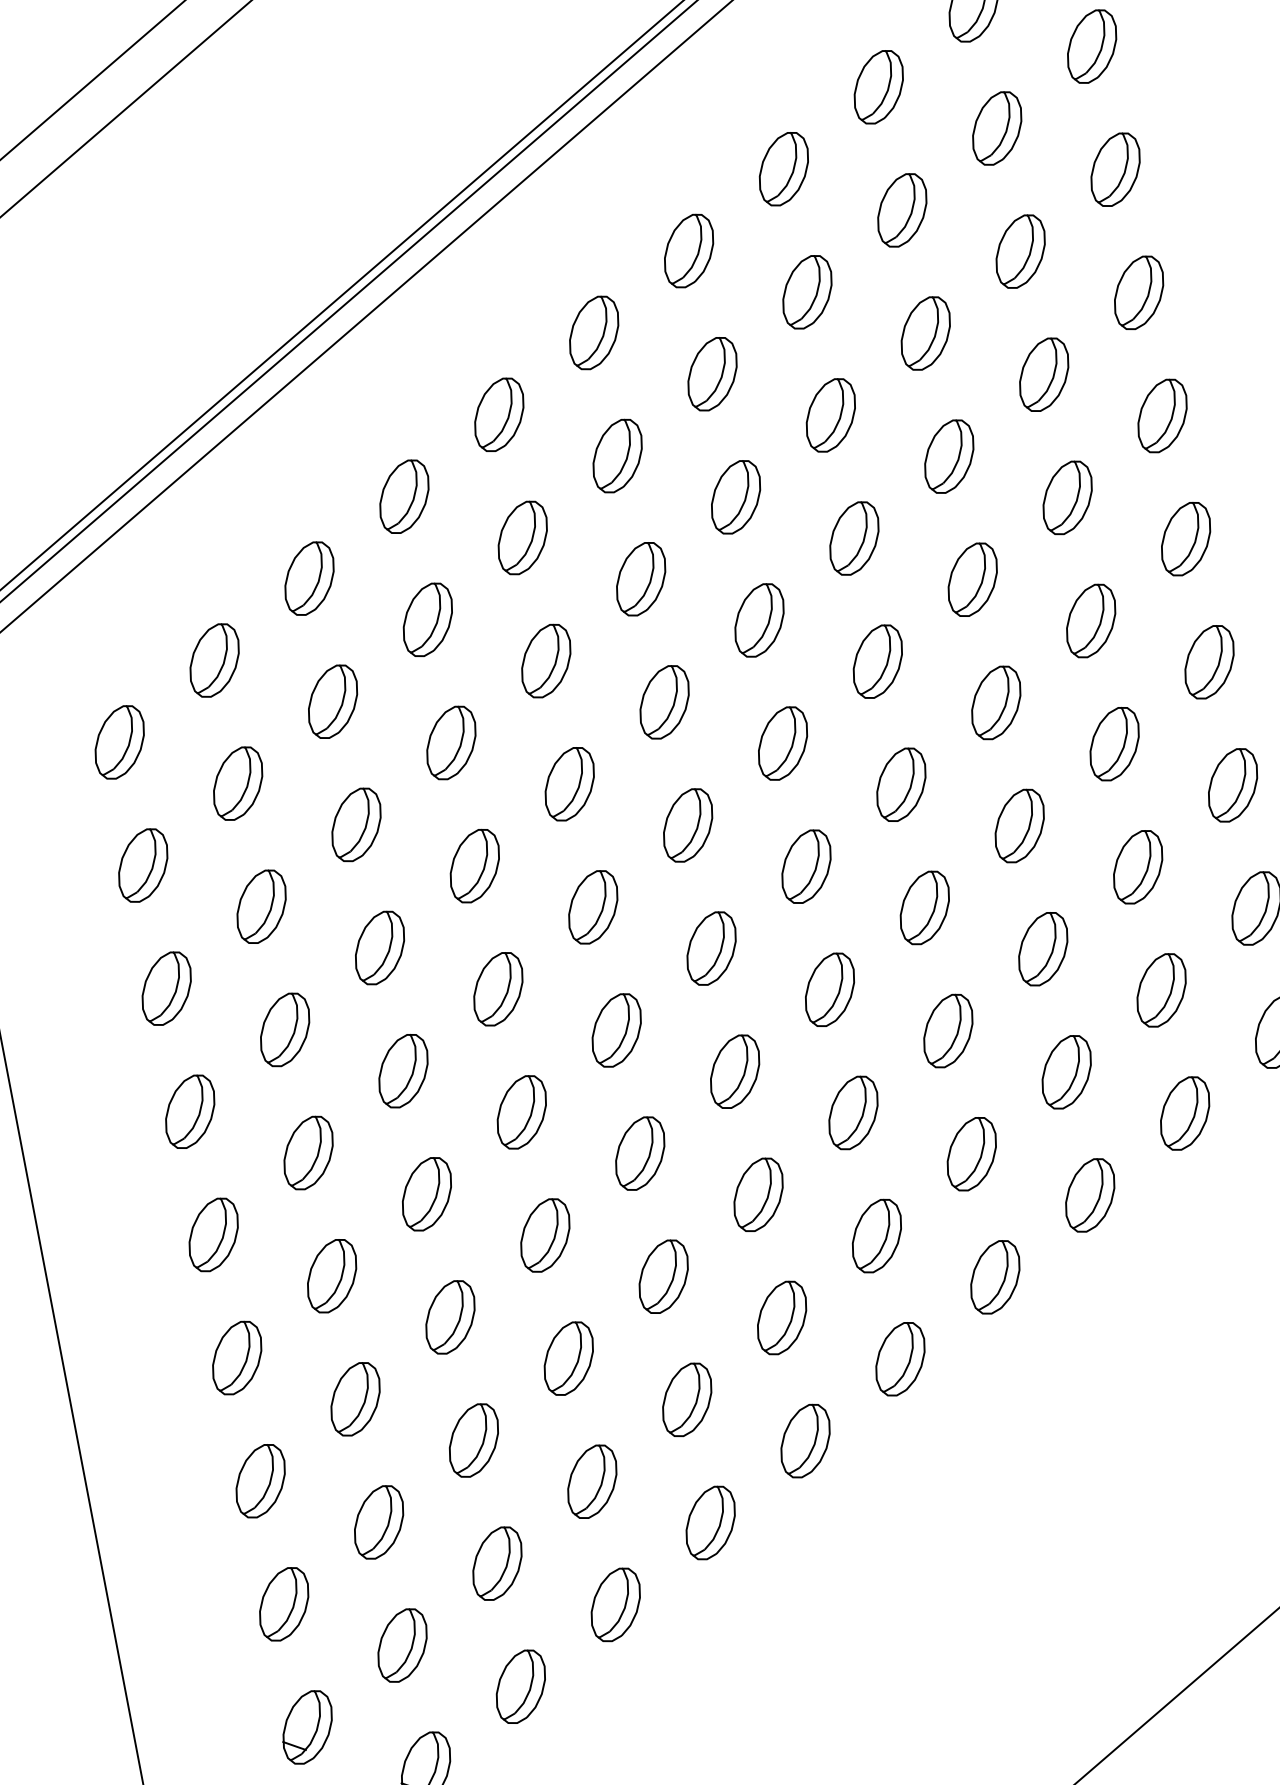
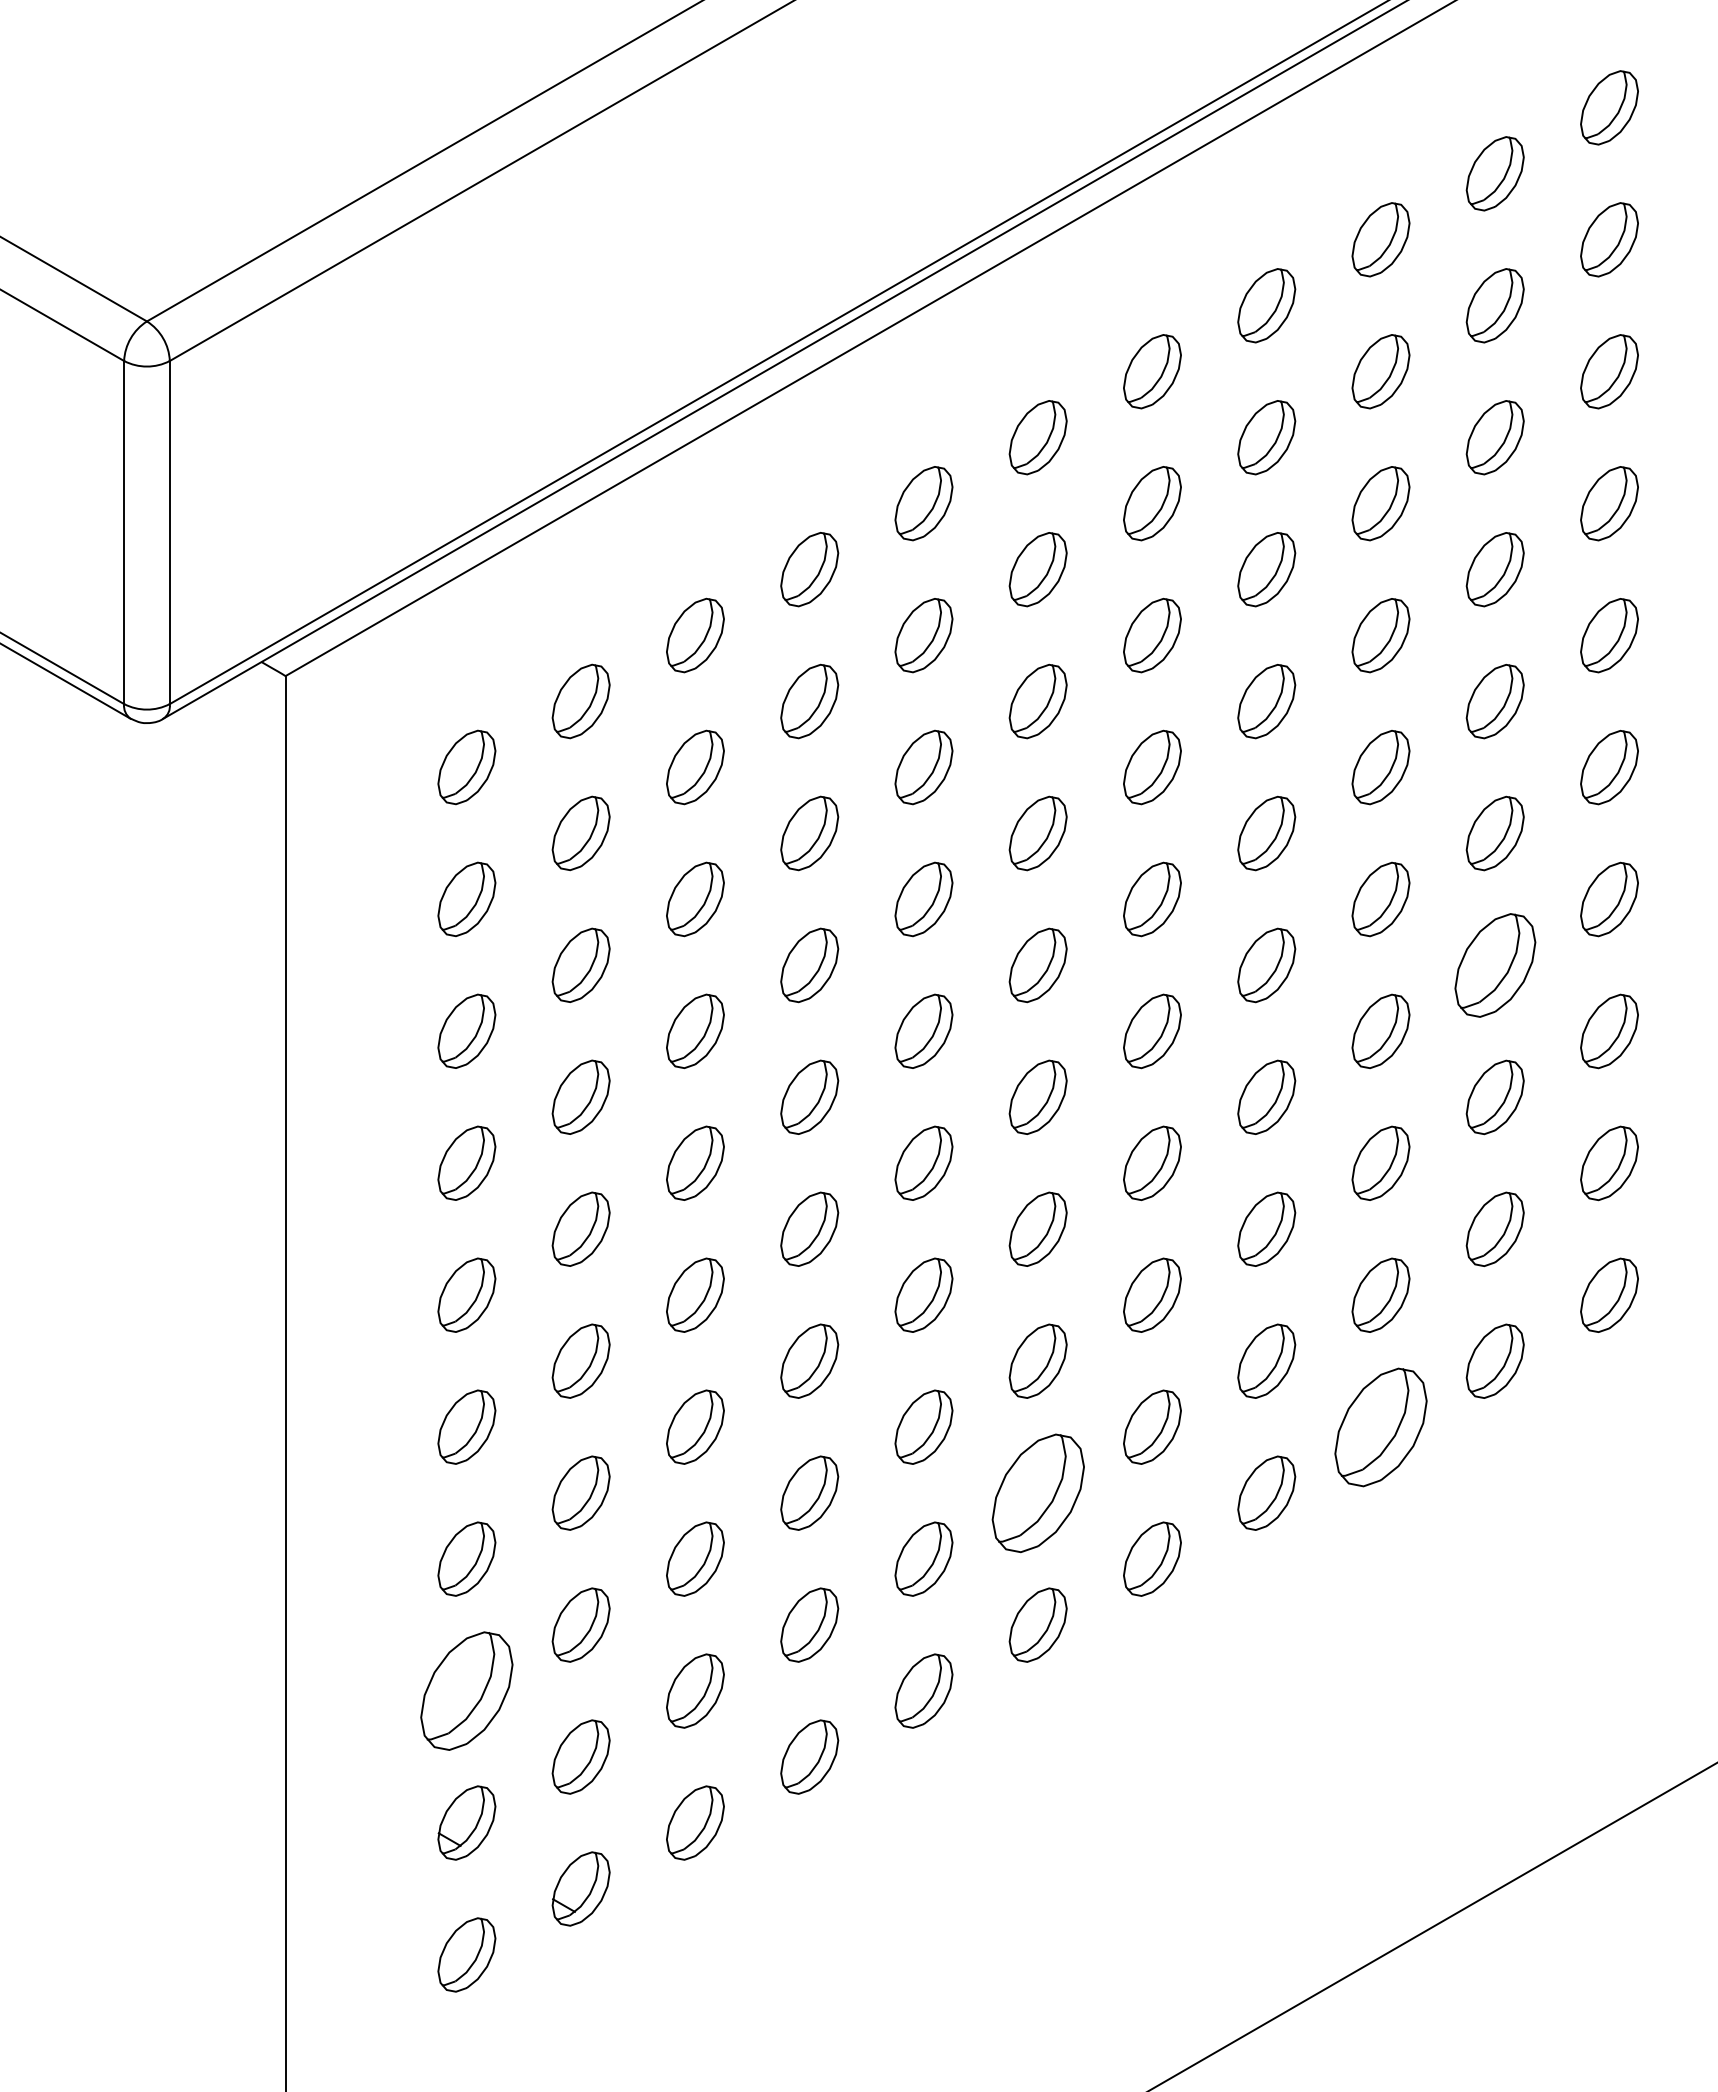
part: (1113, 744) -> (1494, 965), size x1.4
part: (1089, 1194) -> (1380, 1426), size x1.6
part: (781, 1317) -> (1037, 1492), size x1.6
part: (283, 1603) -> (466, 1690), size x1.6

